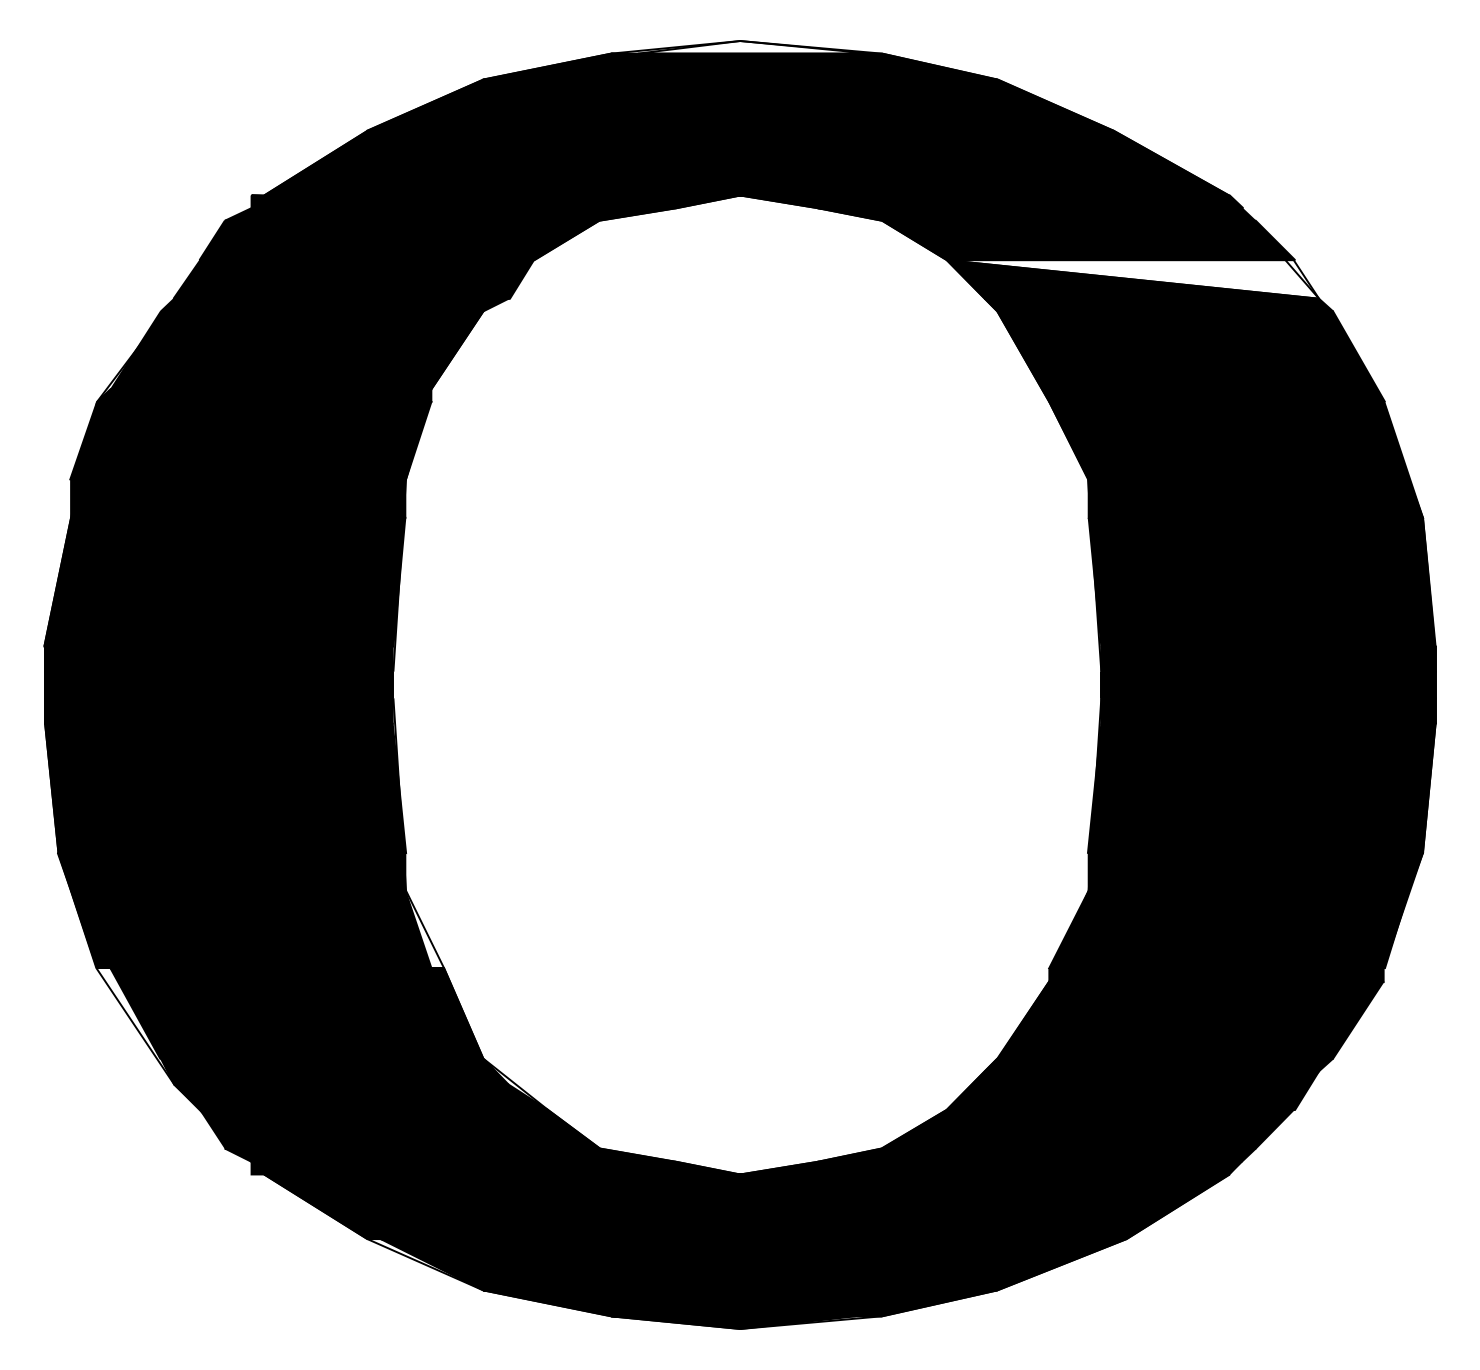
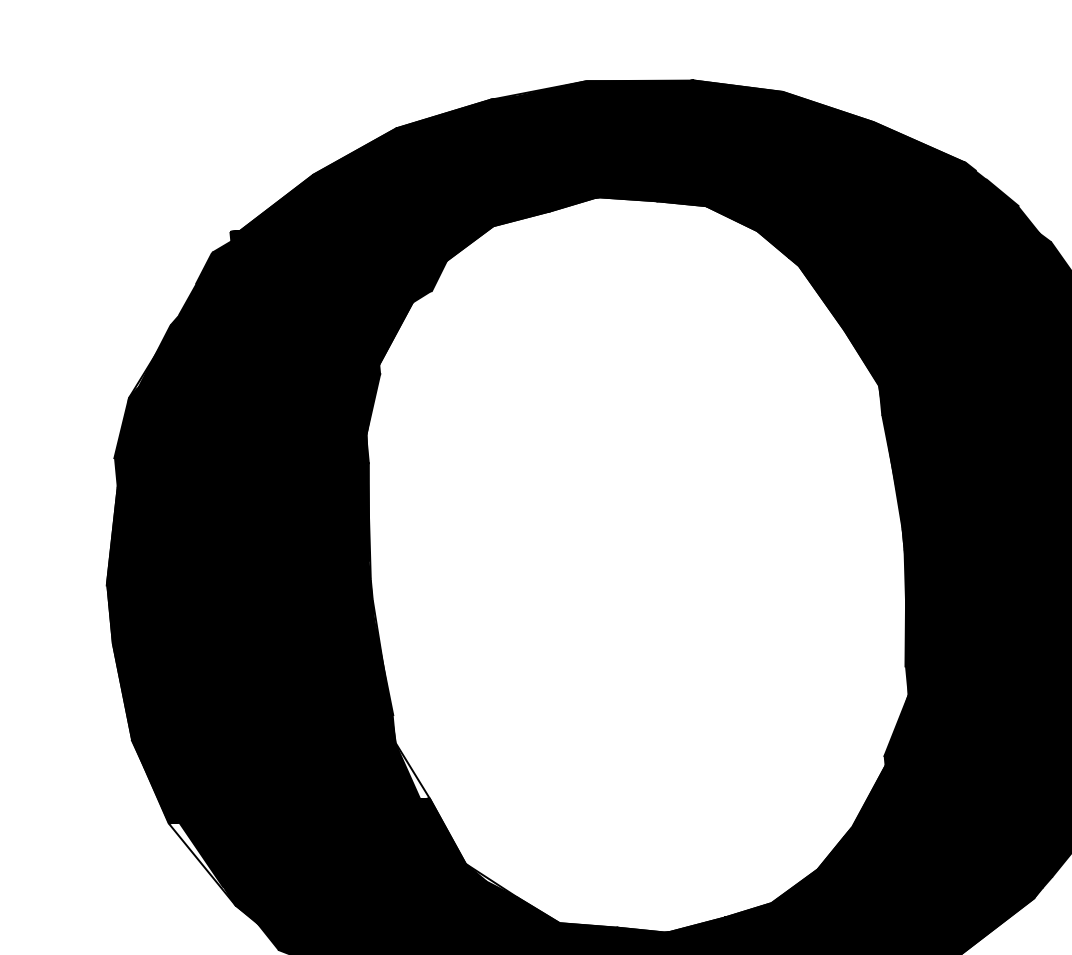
fill: (753, 47) -> (596, 85), added
fill: (1132, 279) -> (898, 232), added

